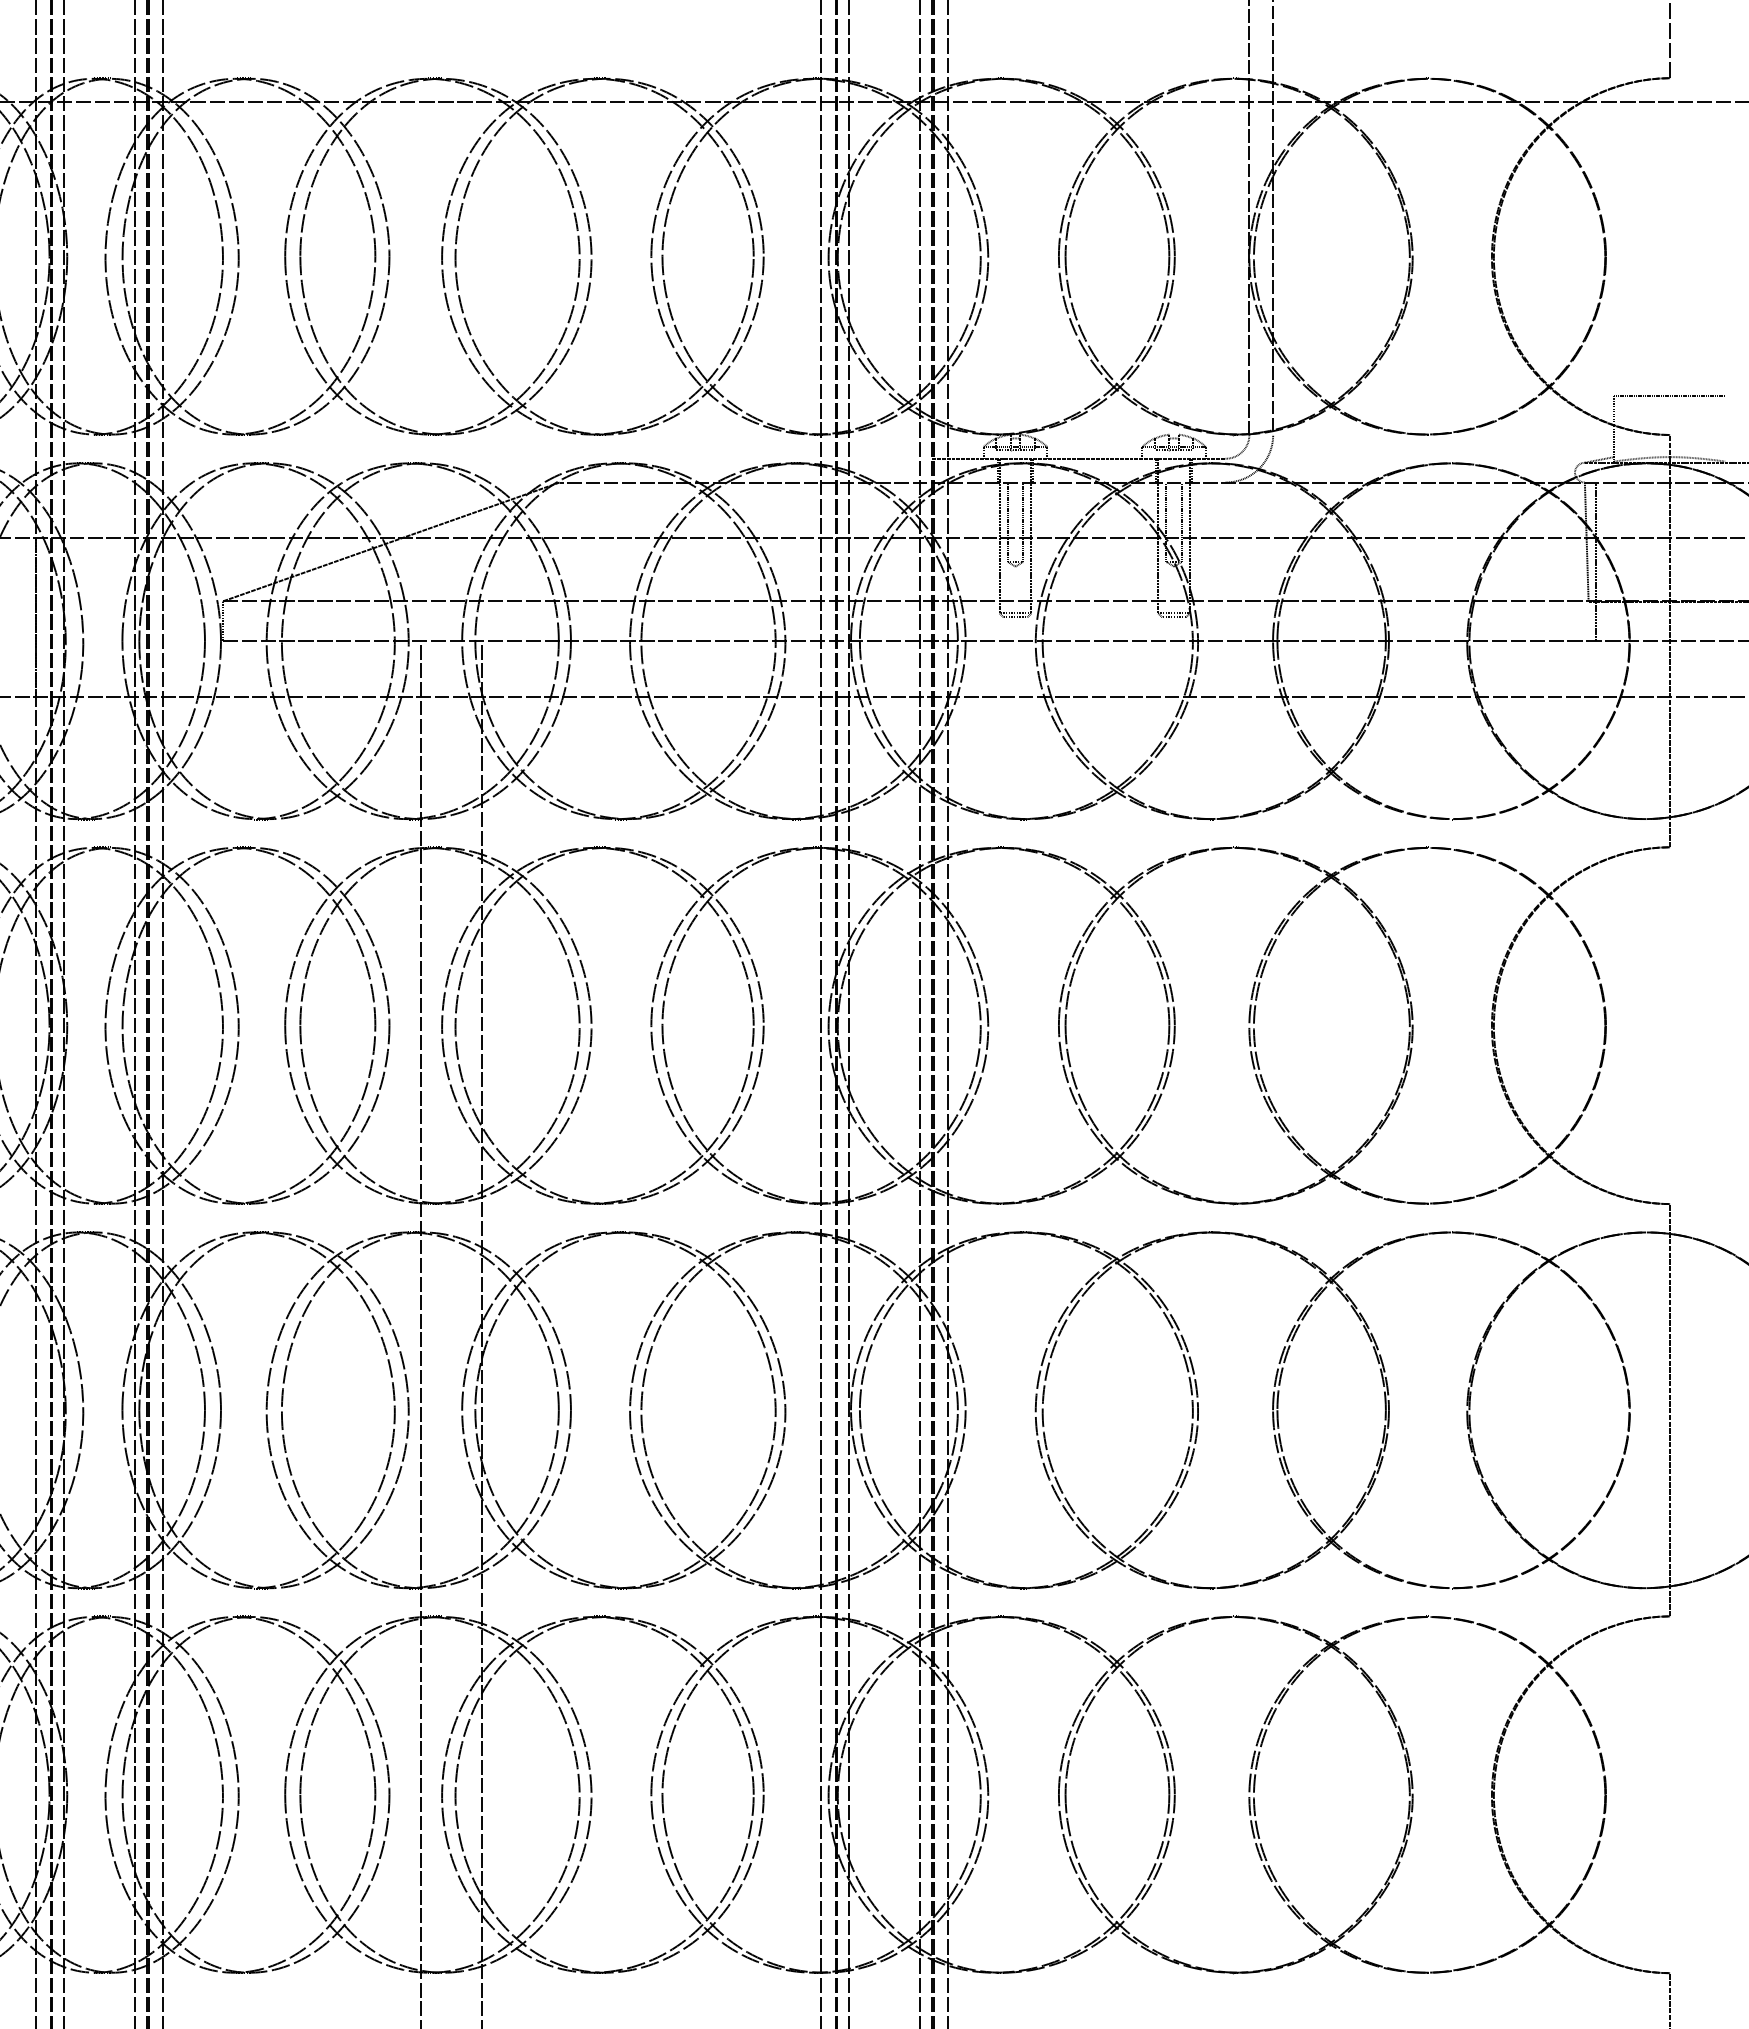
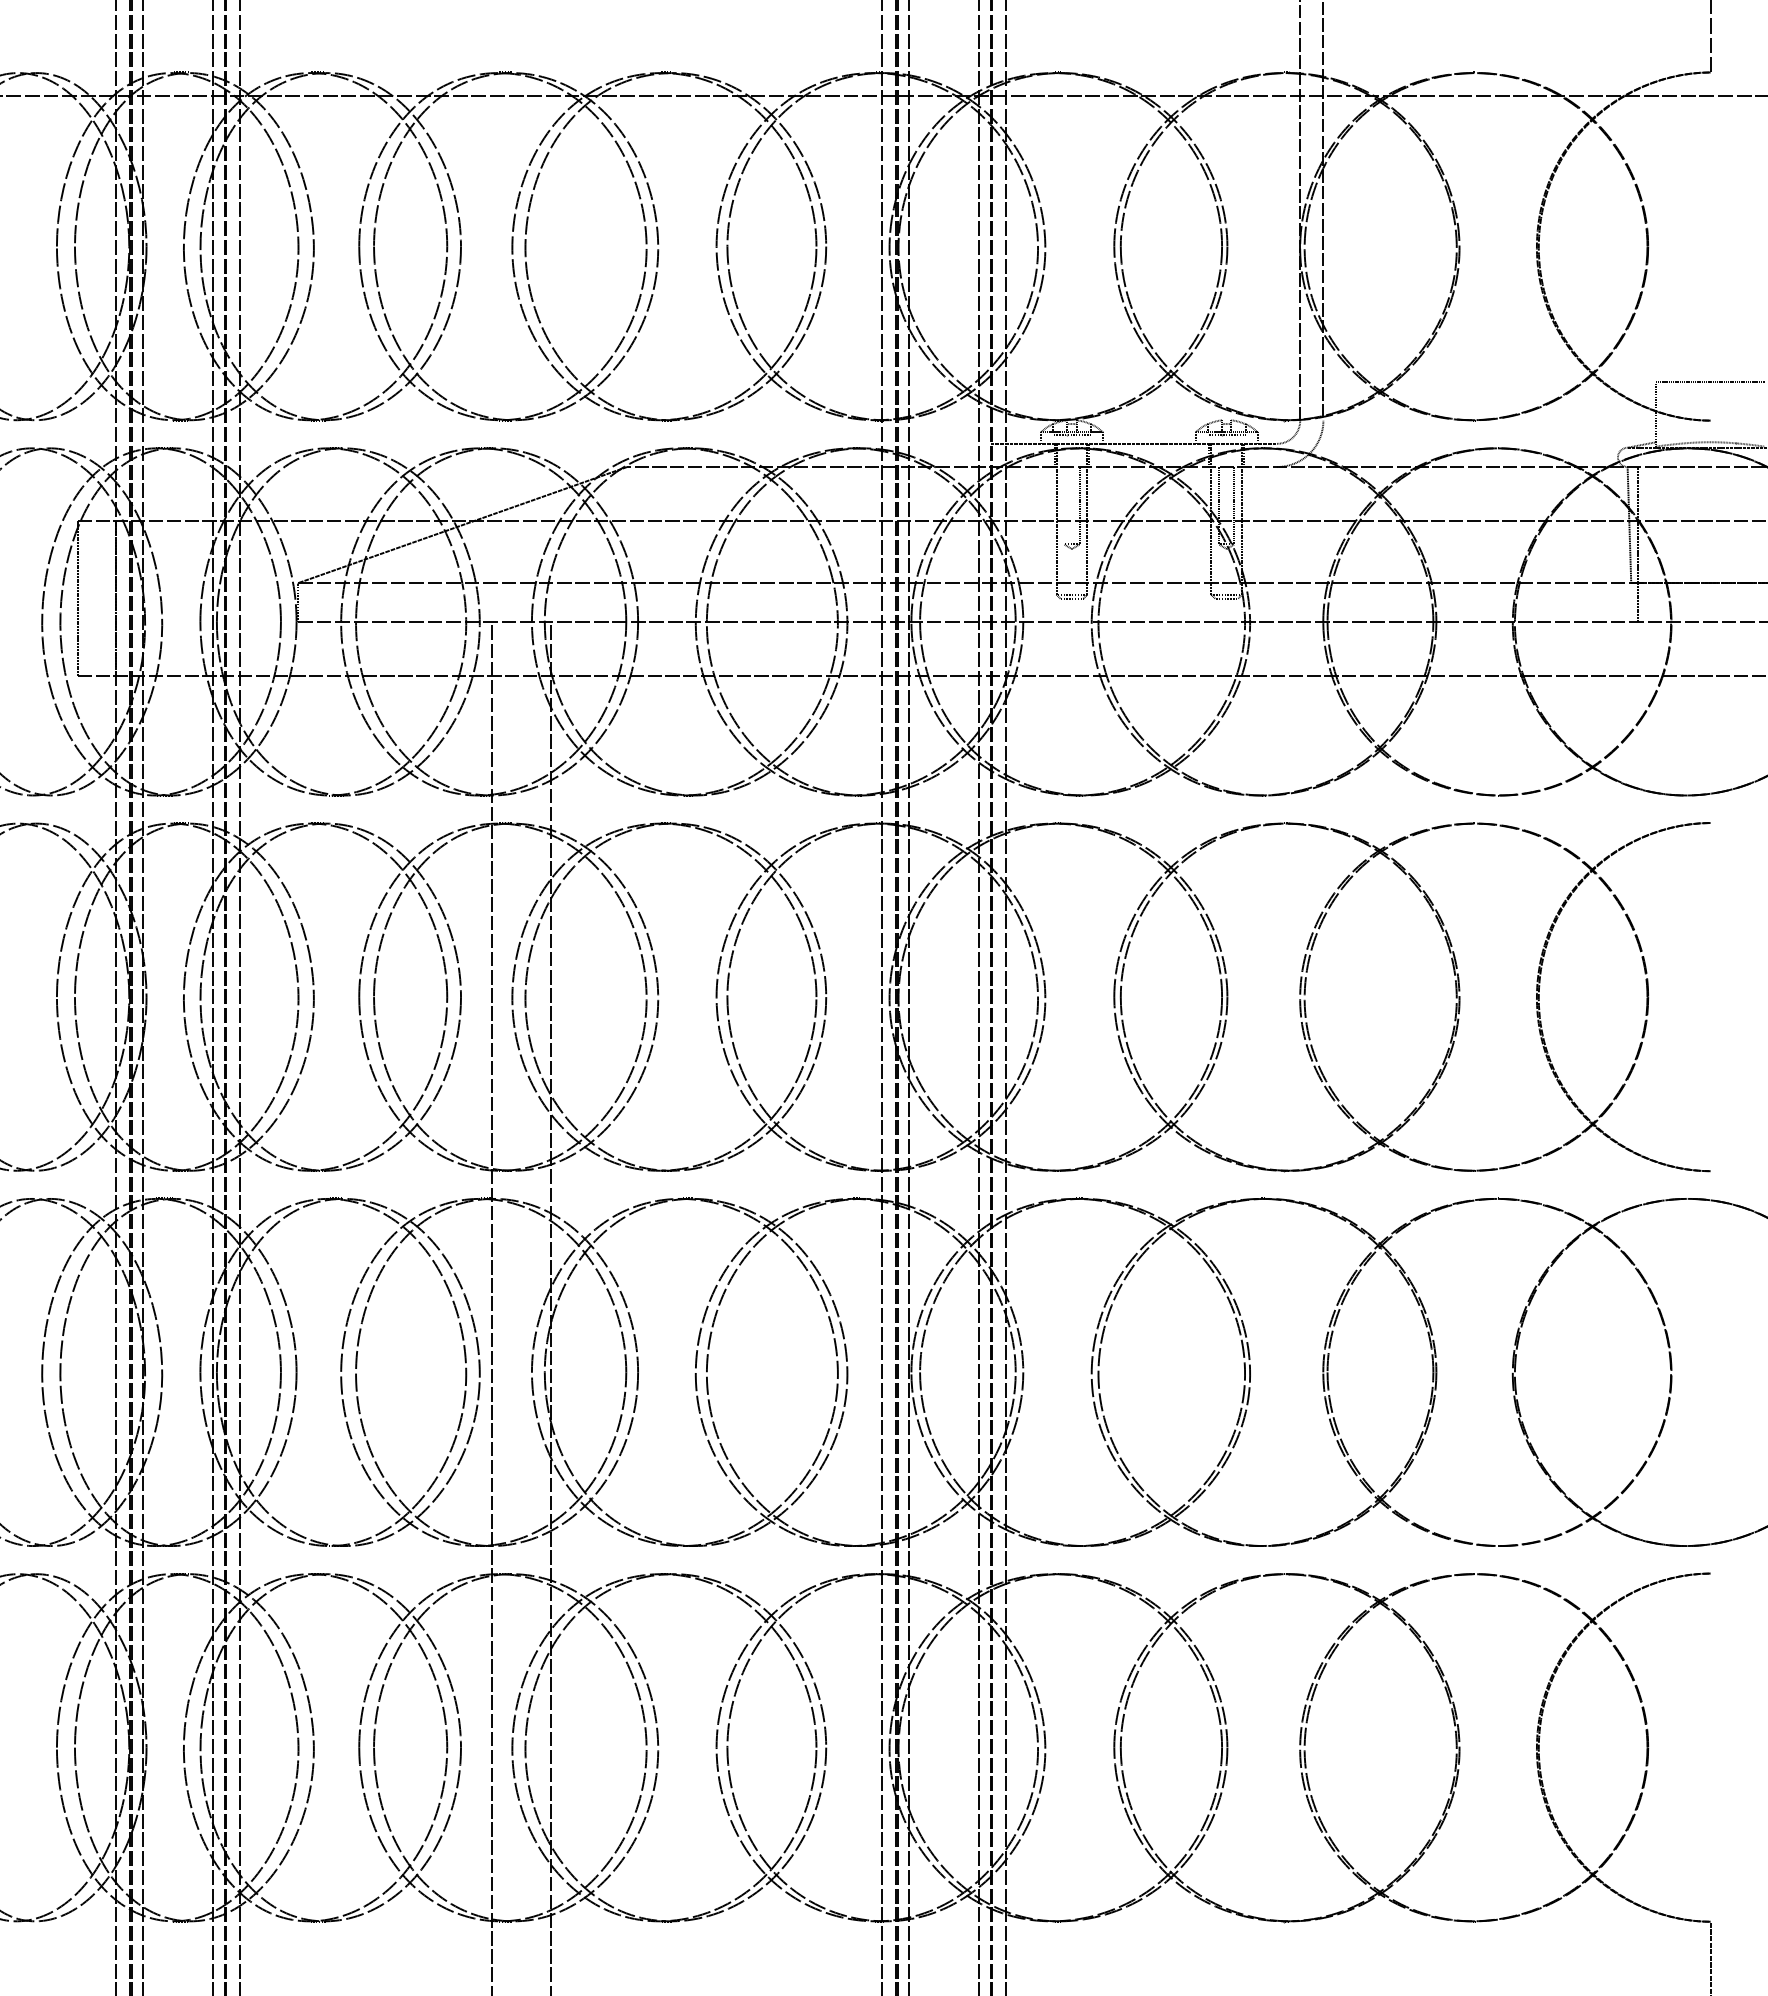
line: (1007, 521) -> (1064, 505), removed
line: (1670, 640) -> (1711, 621), removed
line: (1670, 1410) -> (1711, 1372), removed

